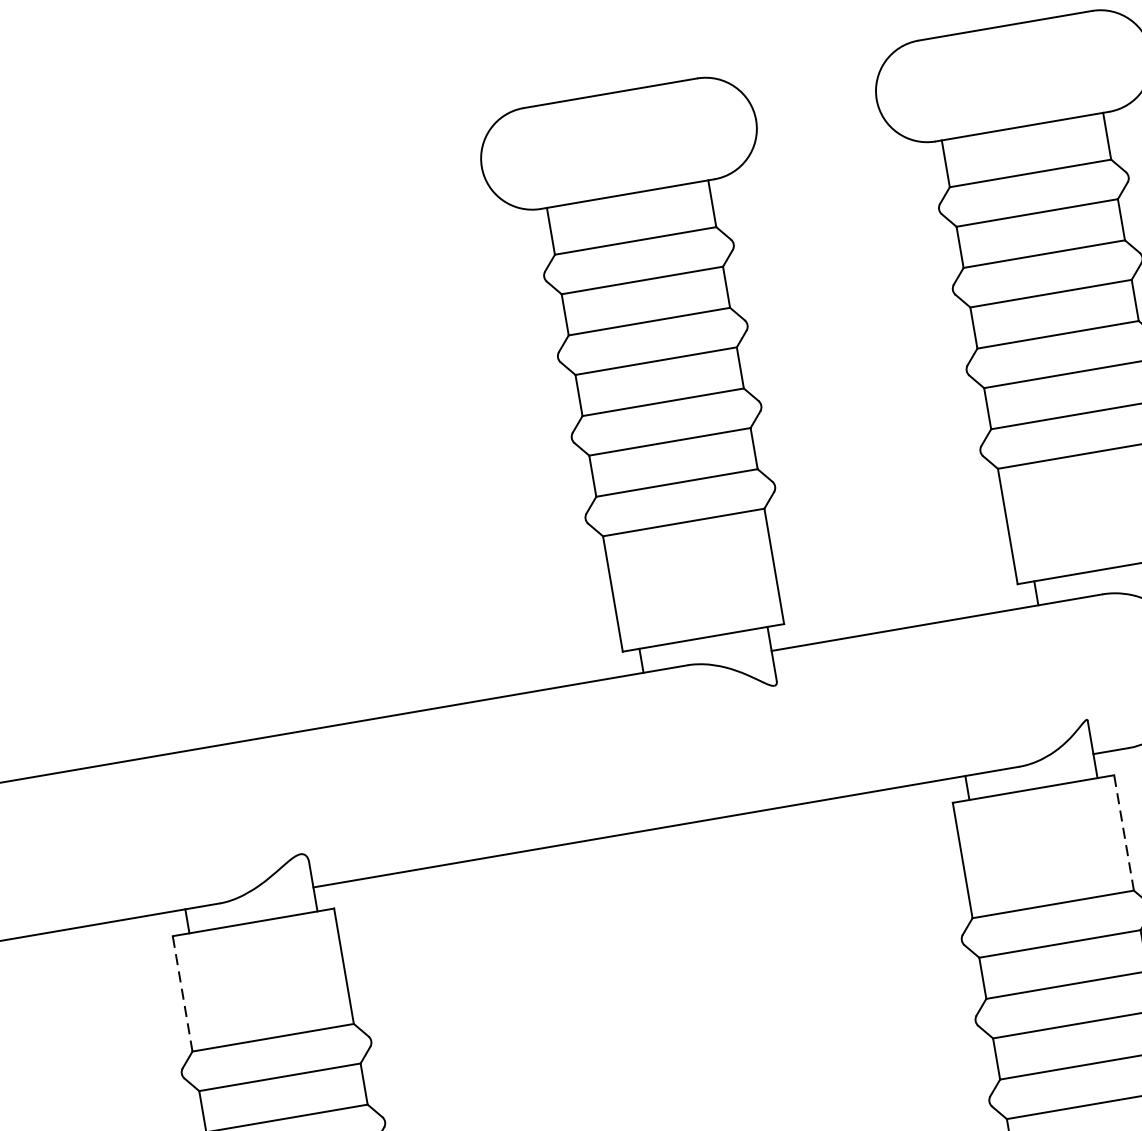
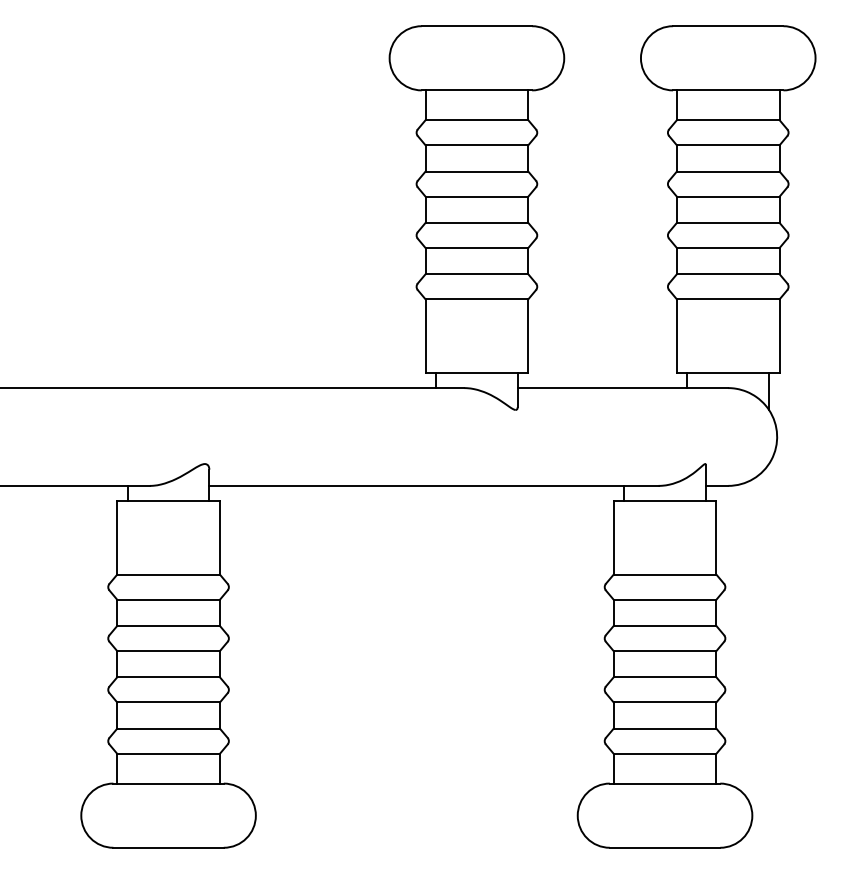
line: (1124, 832) -> (716, 537), dashed -> solid
line: (182, 993) -> (117, 537), dashed -> solid

